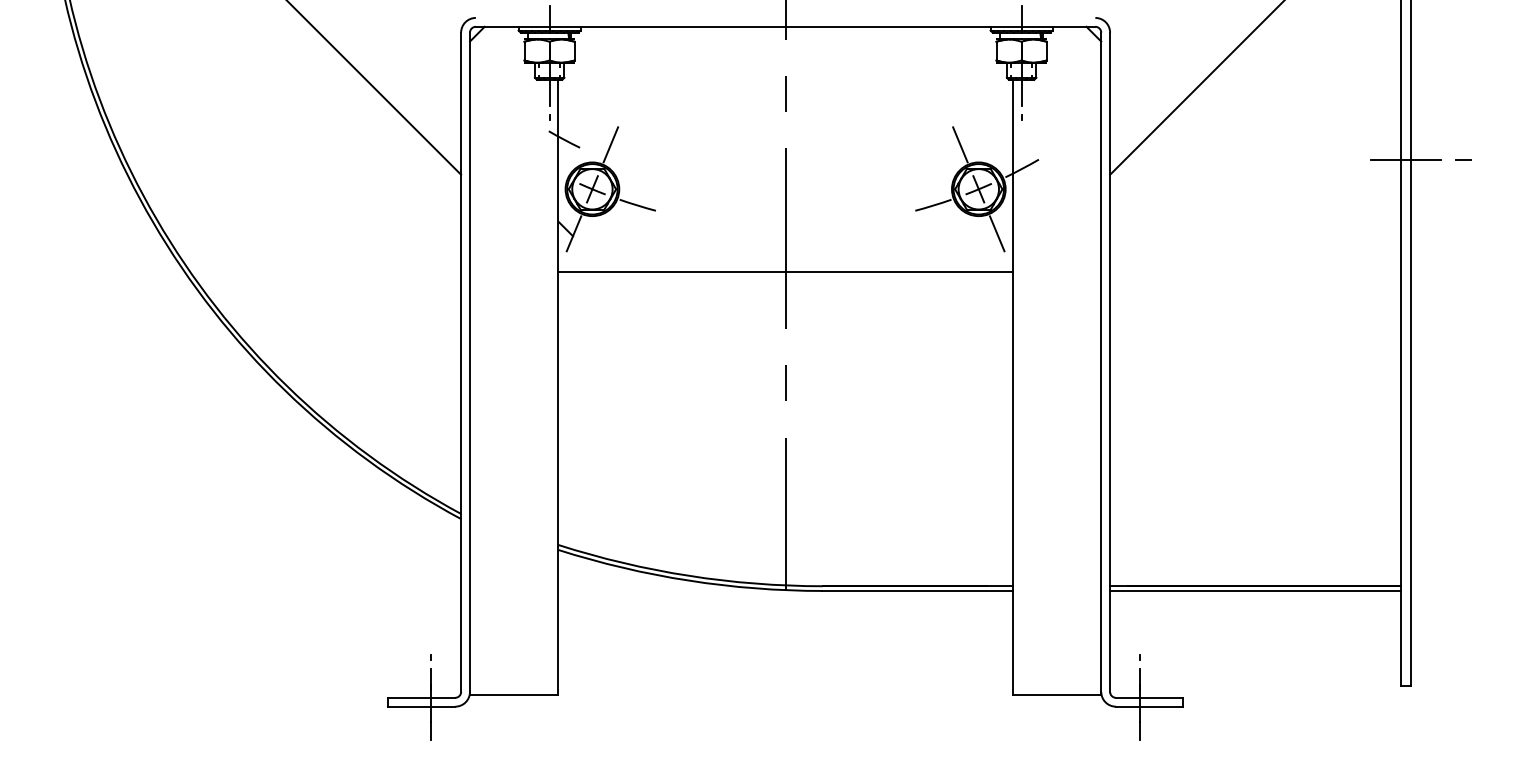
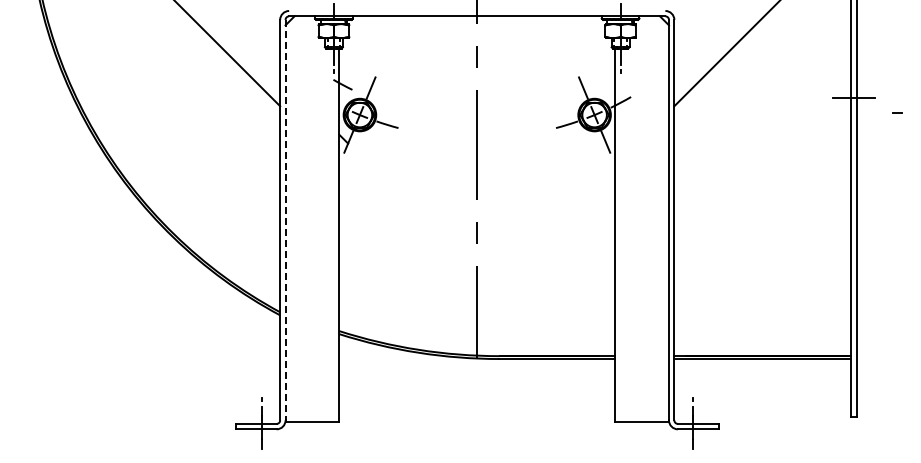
line: (1462, 160) -> (897, 112), moved
line: (785, 272) -> (477, 165), removed
line: (469, 362) -> (285, 220), solid -> dashed

